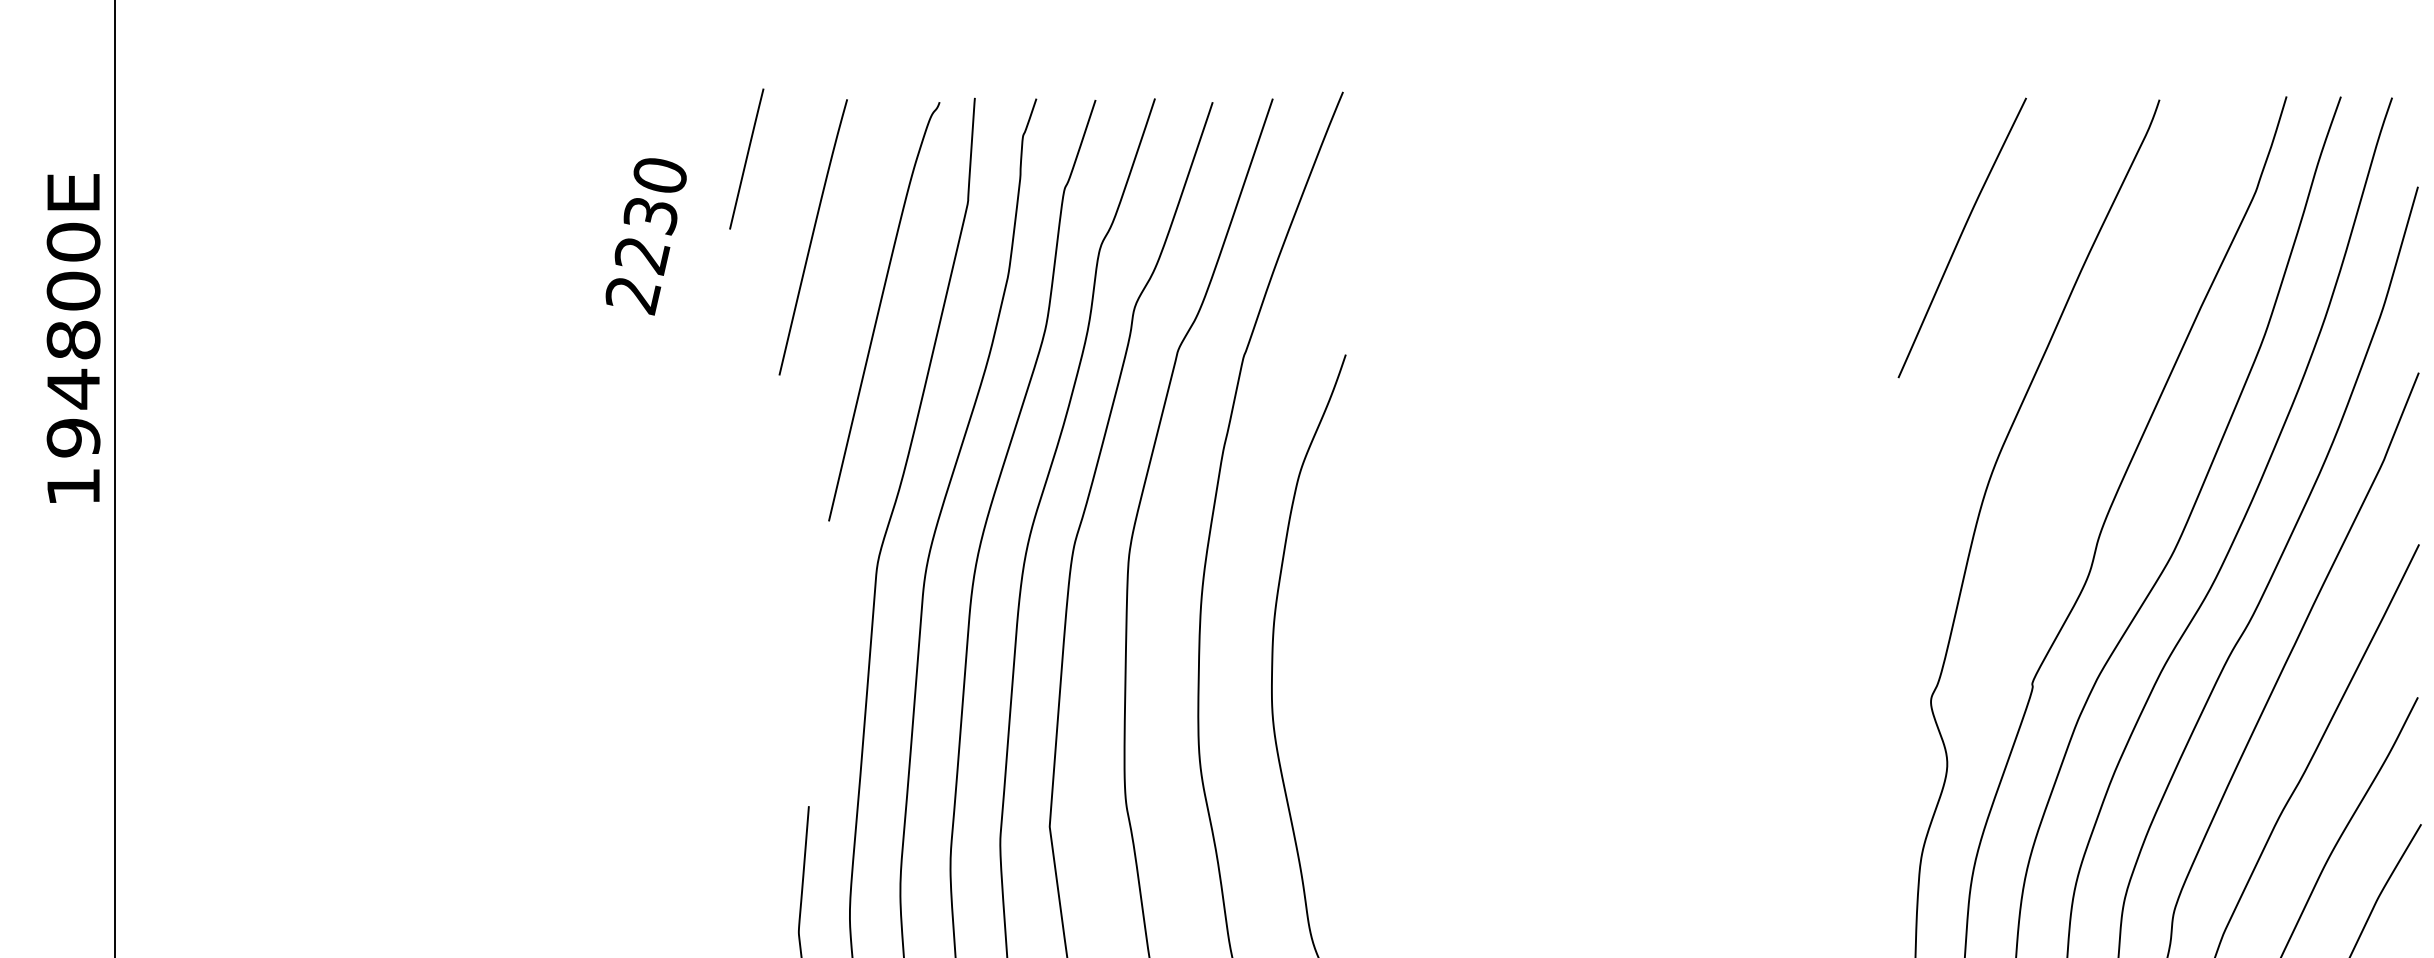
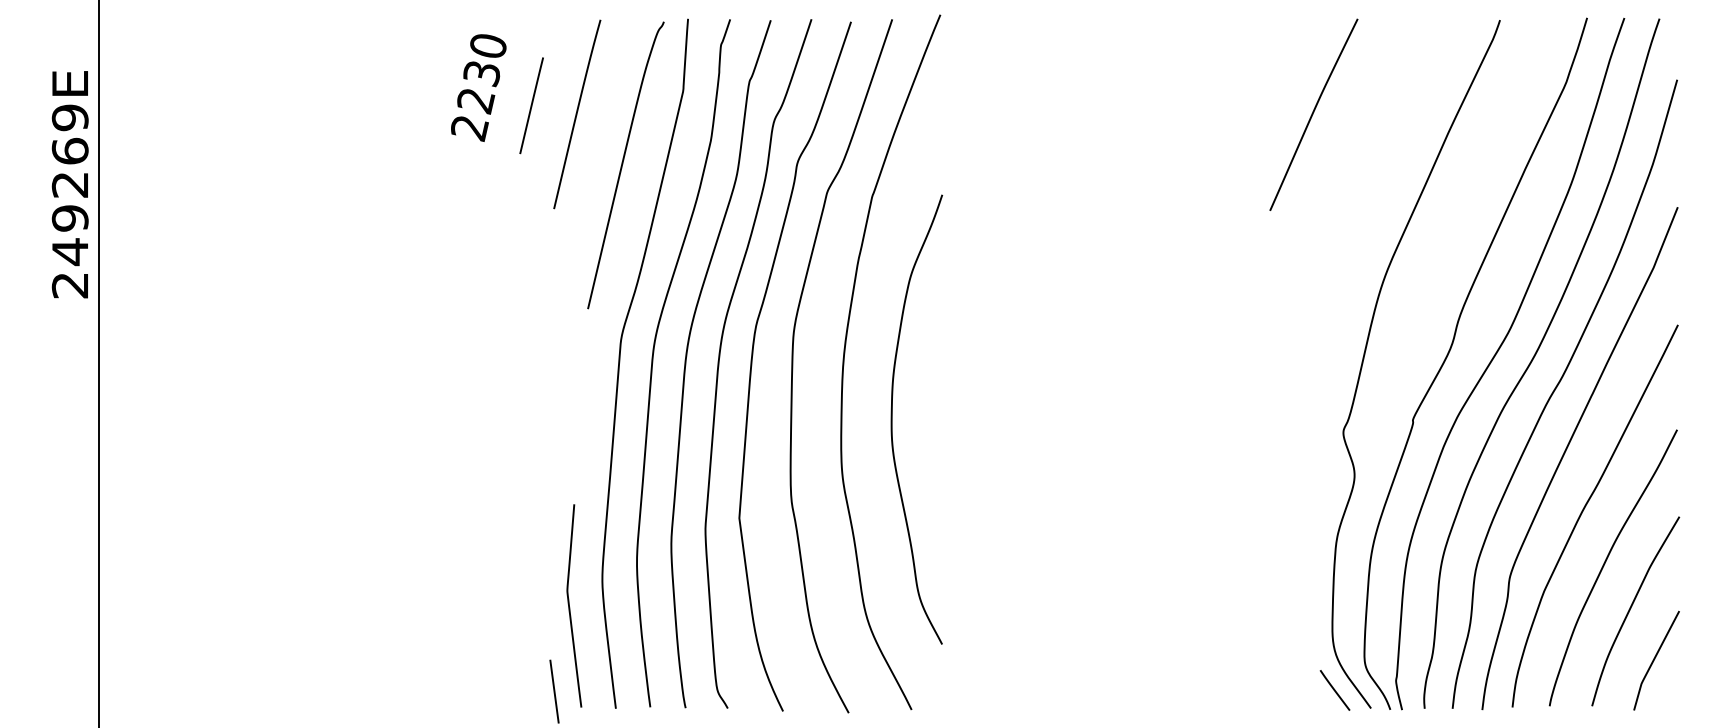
line: (746, 158) -> (531, 105), moved
text: (645, 235) -> (478, 87), moved
curve: (1961, 237) -> (1313, 114), moved
text: (72, 364) -> (69, 201), 194800E -> 249269E

